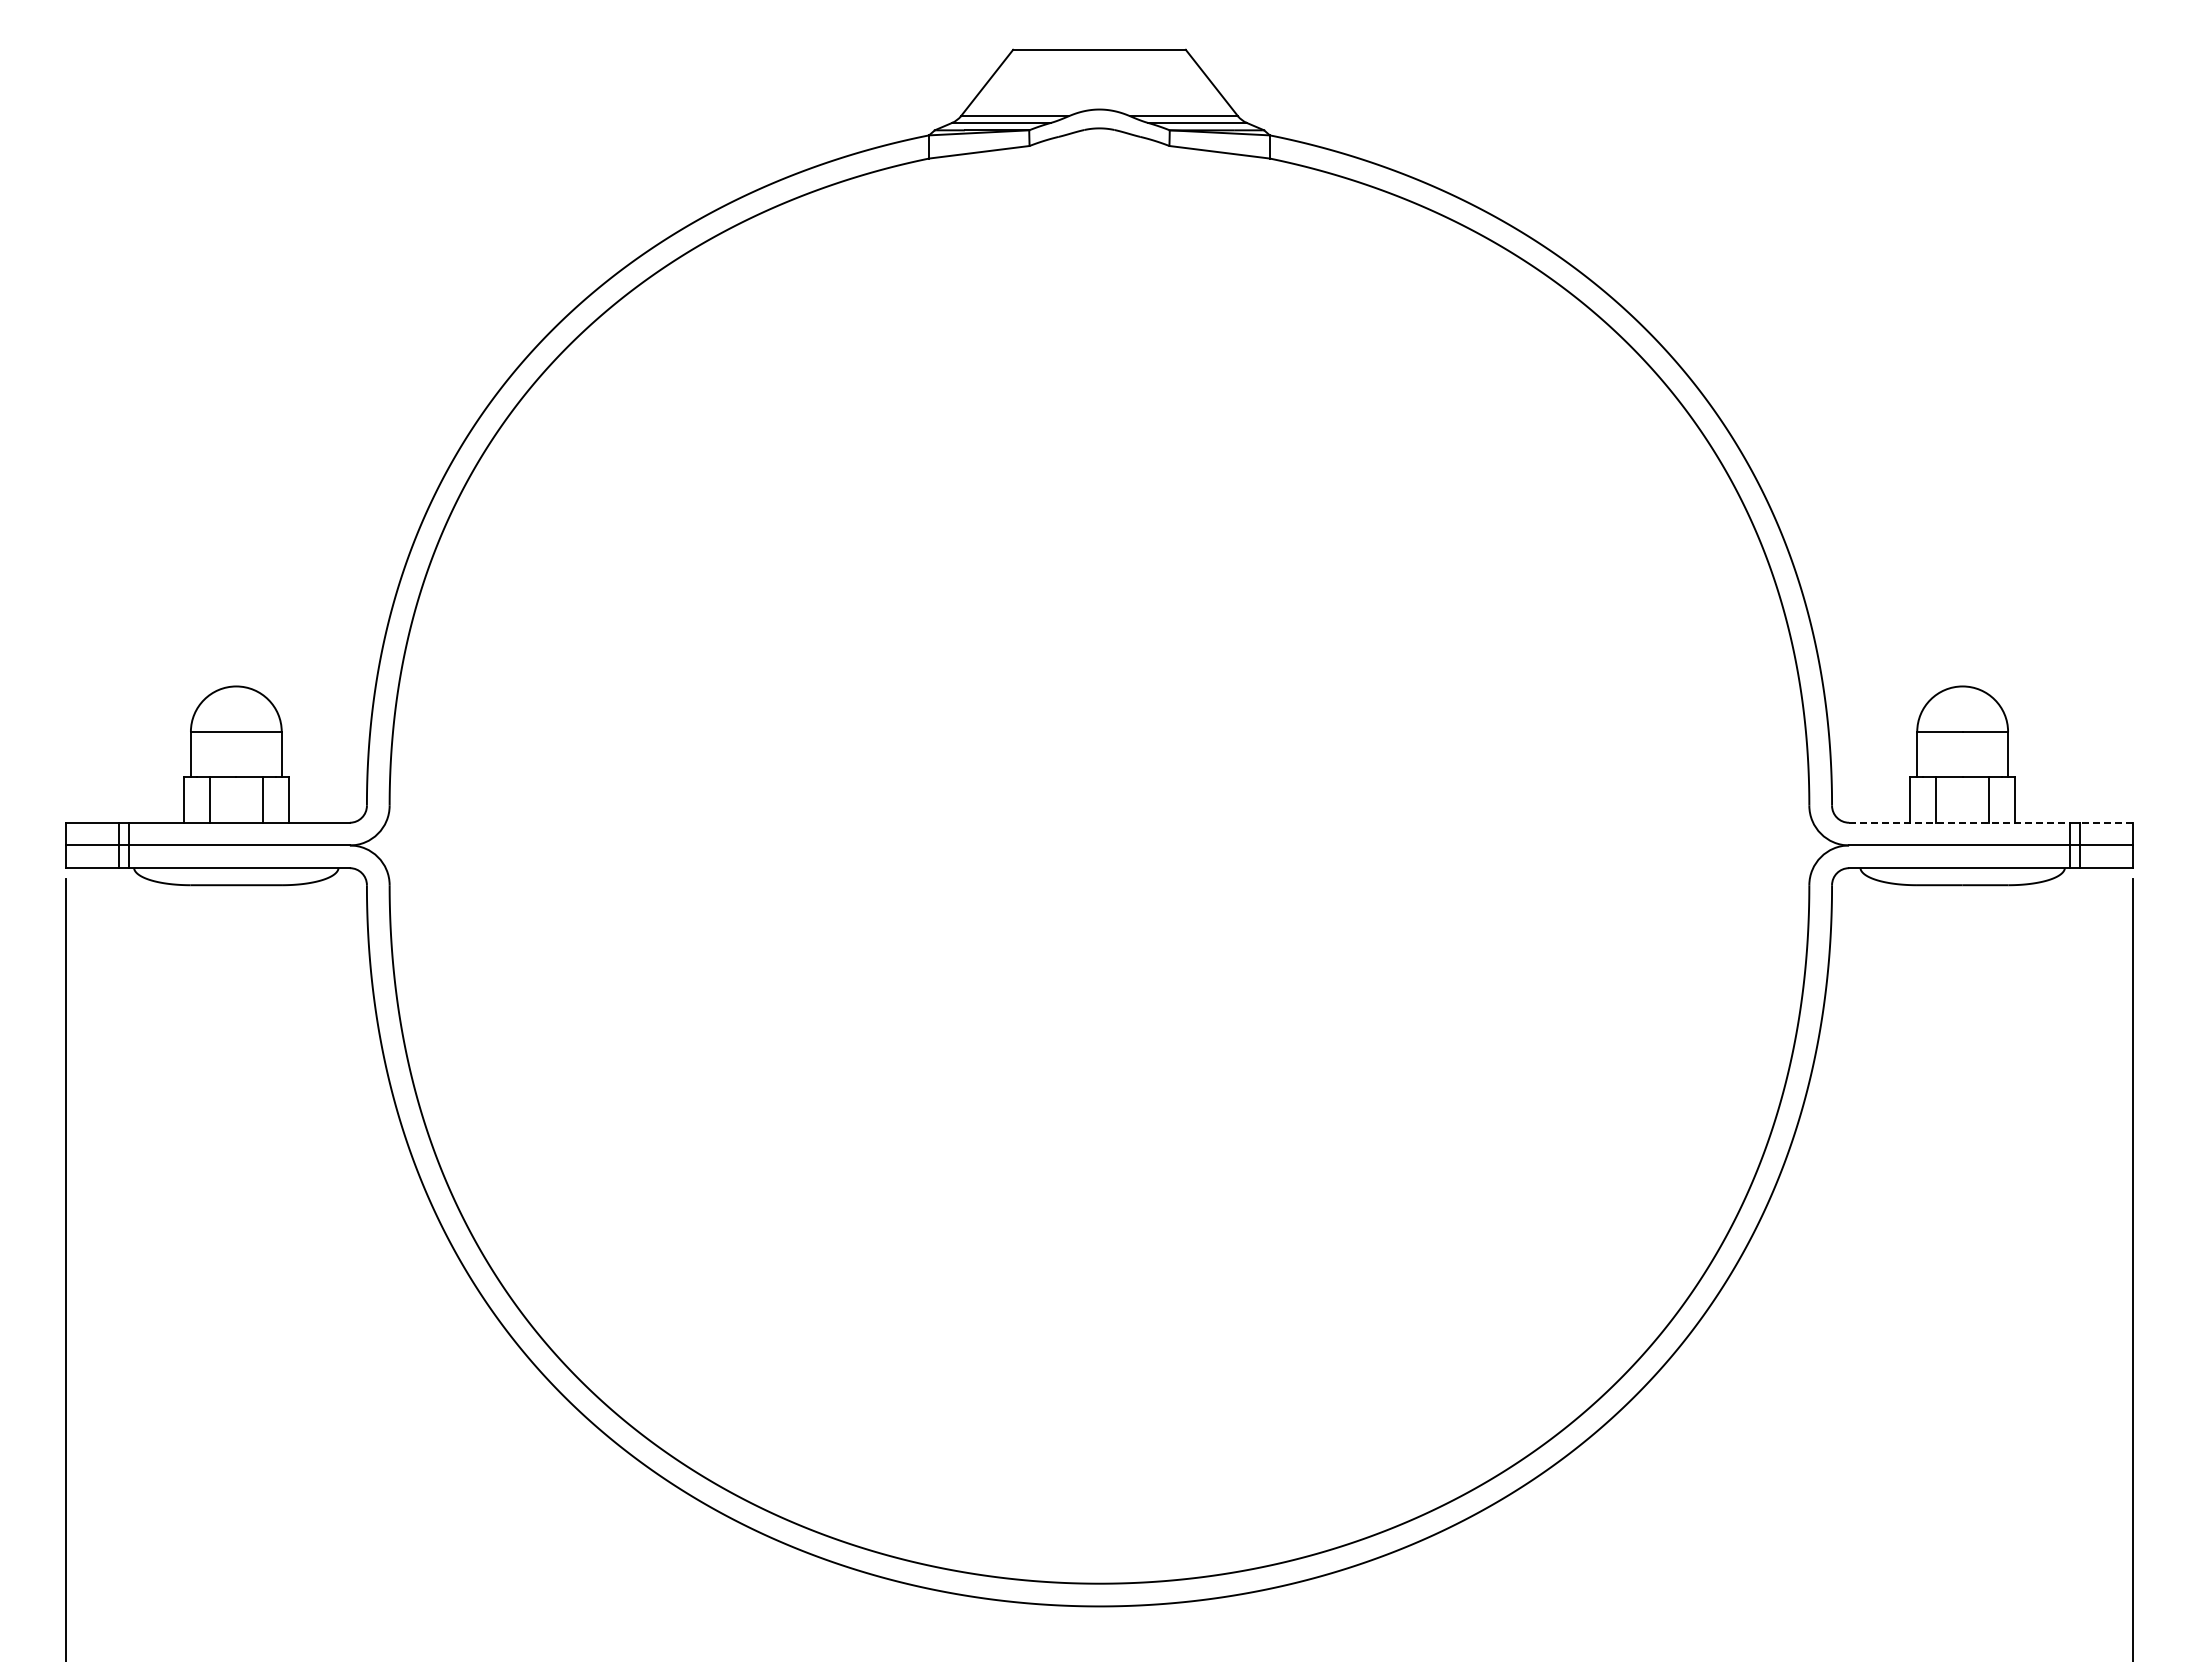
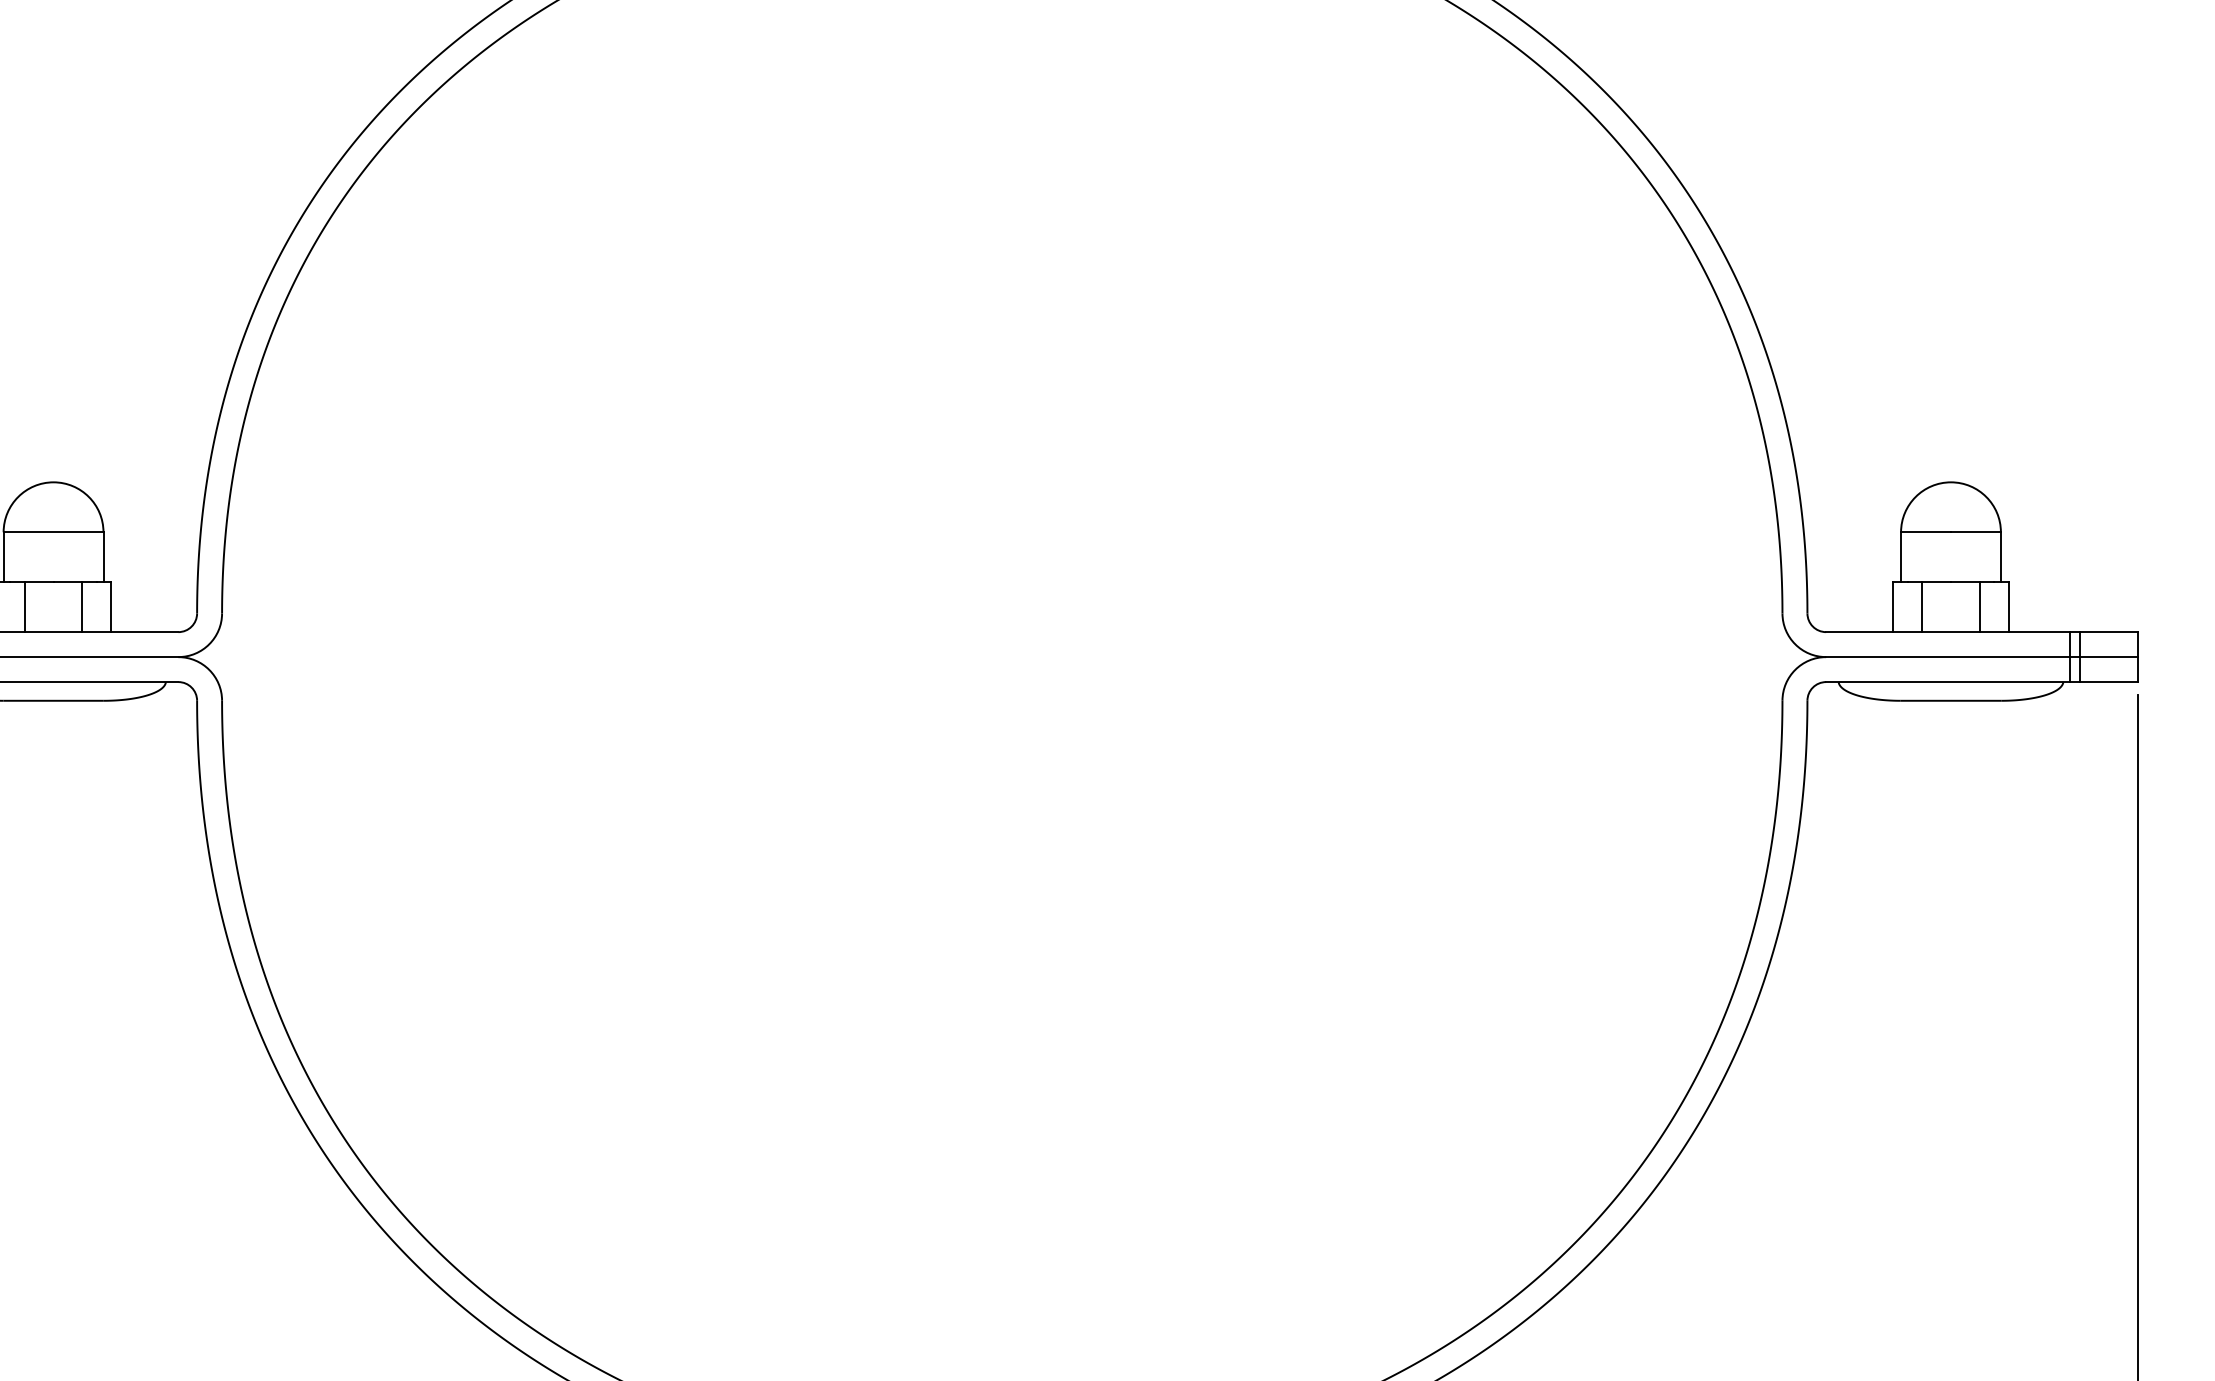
line: (1959, 822) -> (1947, 631), dashed -> solid
line: (2106, 822) -> (2109, 631), dashed -> solid

